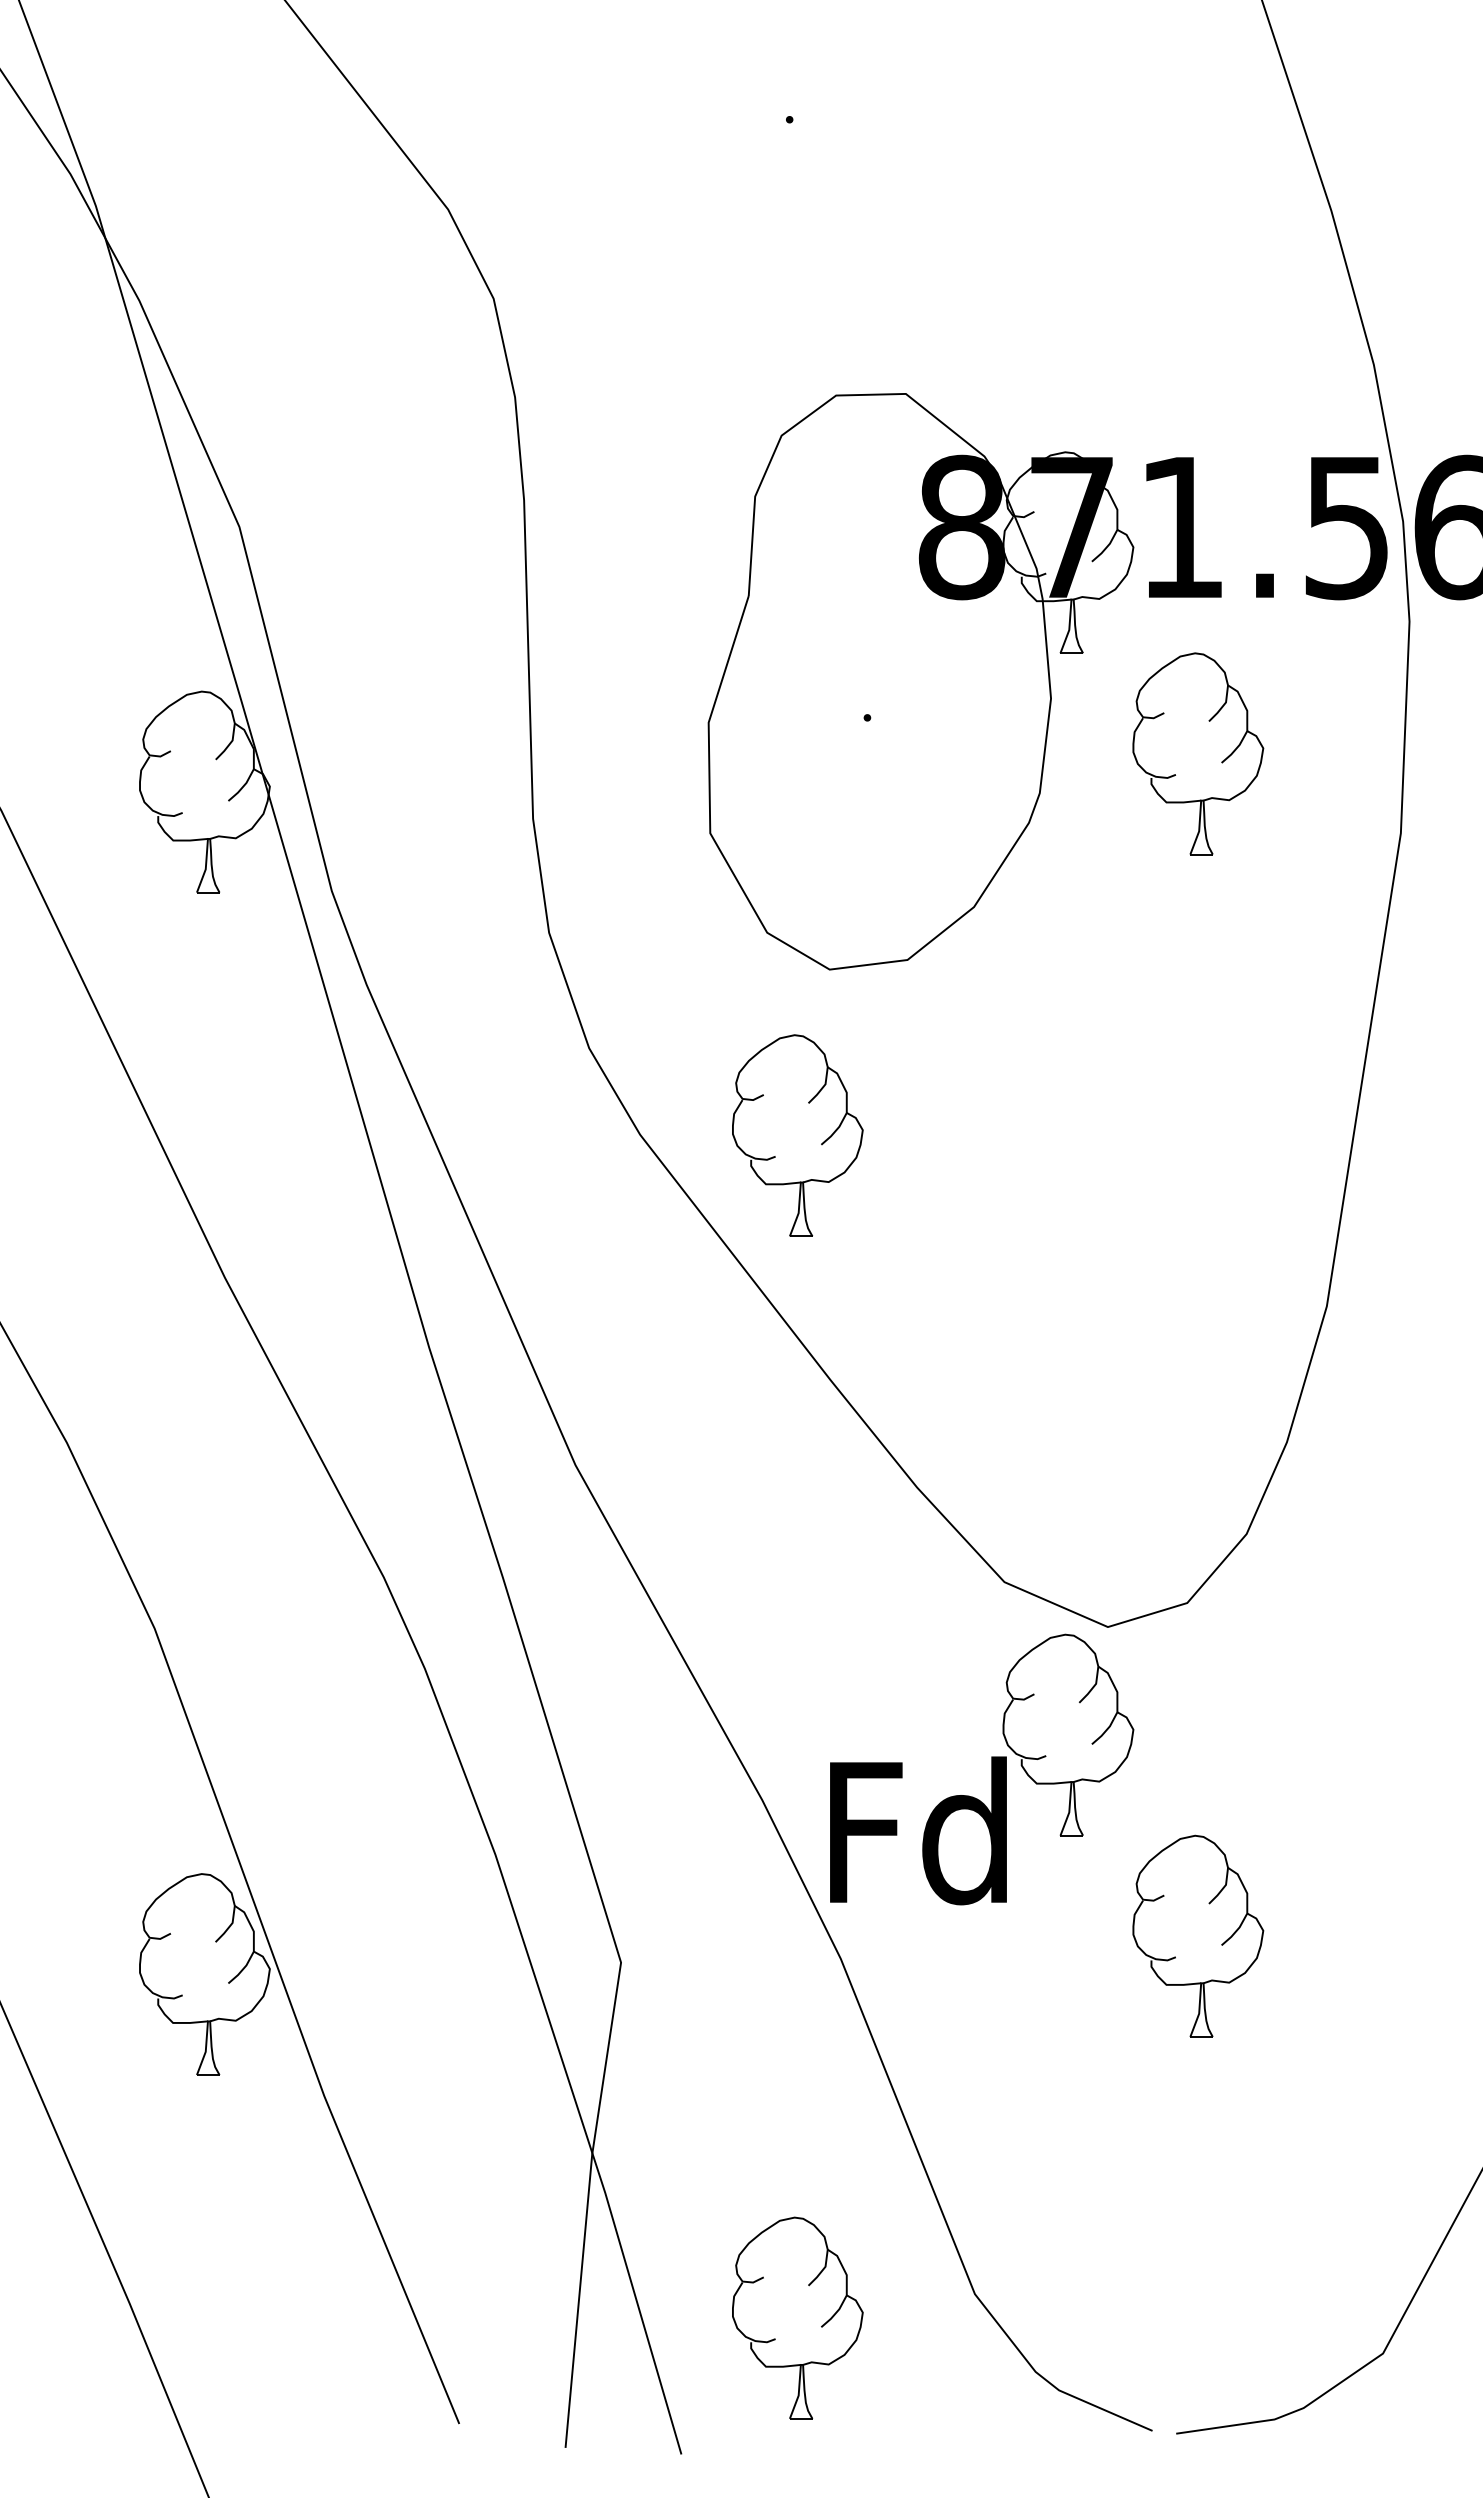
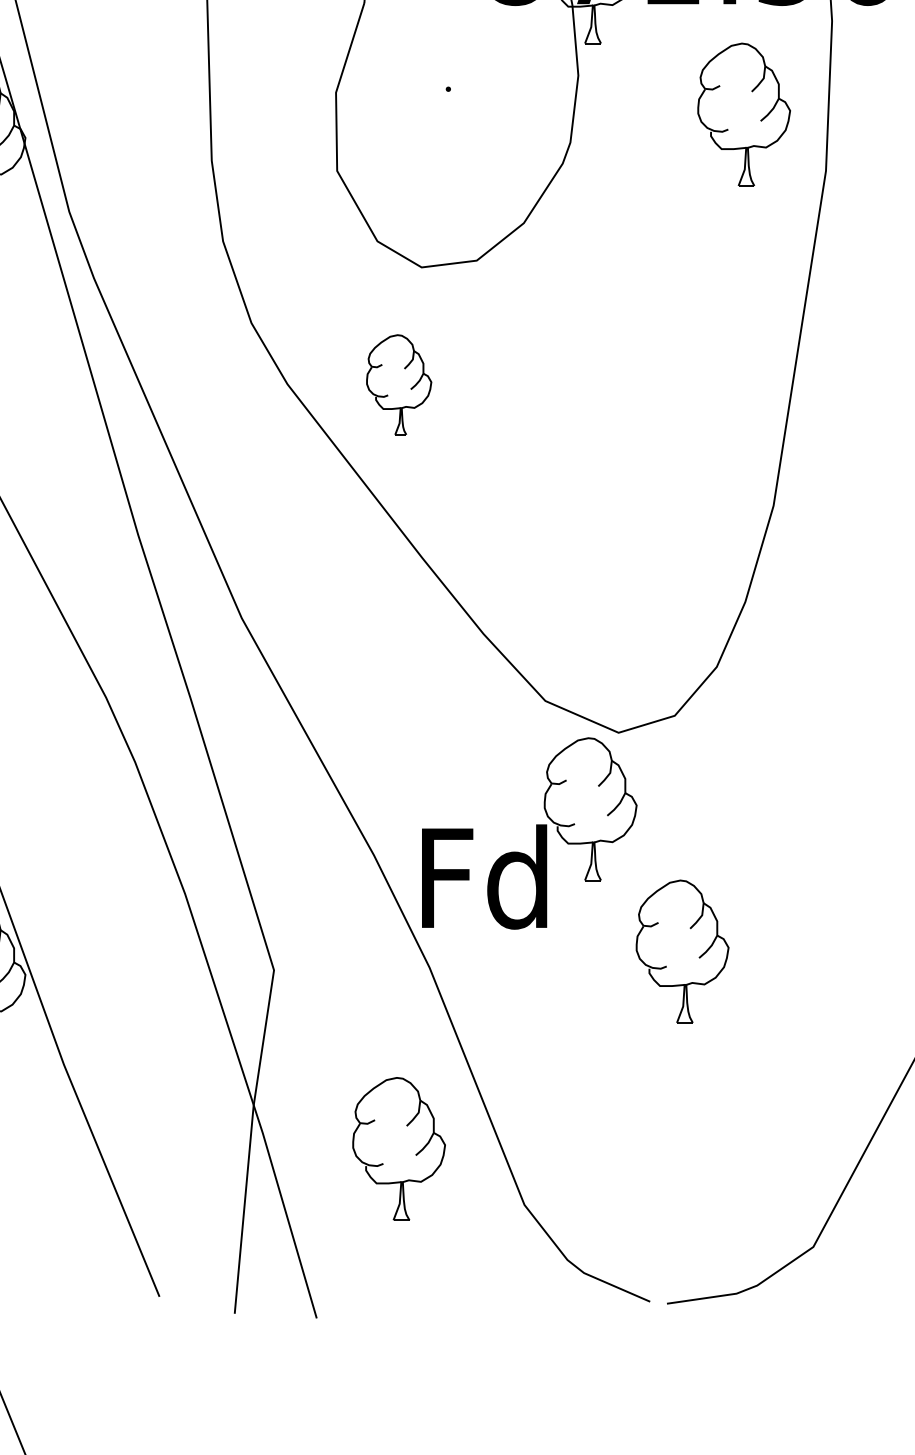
part: (1221, 761) -> (760, 120), moved
part: (797, 1135) -> (398, 384), size x0.7
part: (821, 2325) -> (415, 1154), moved

